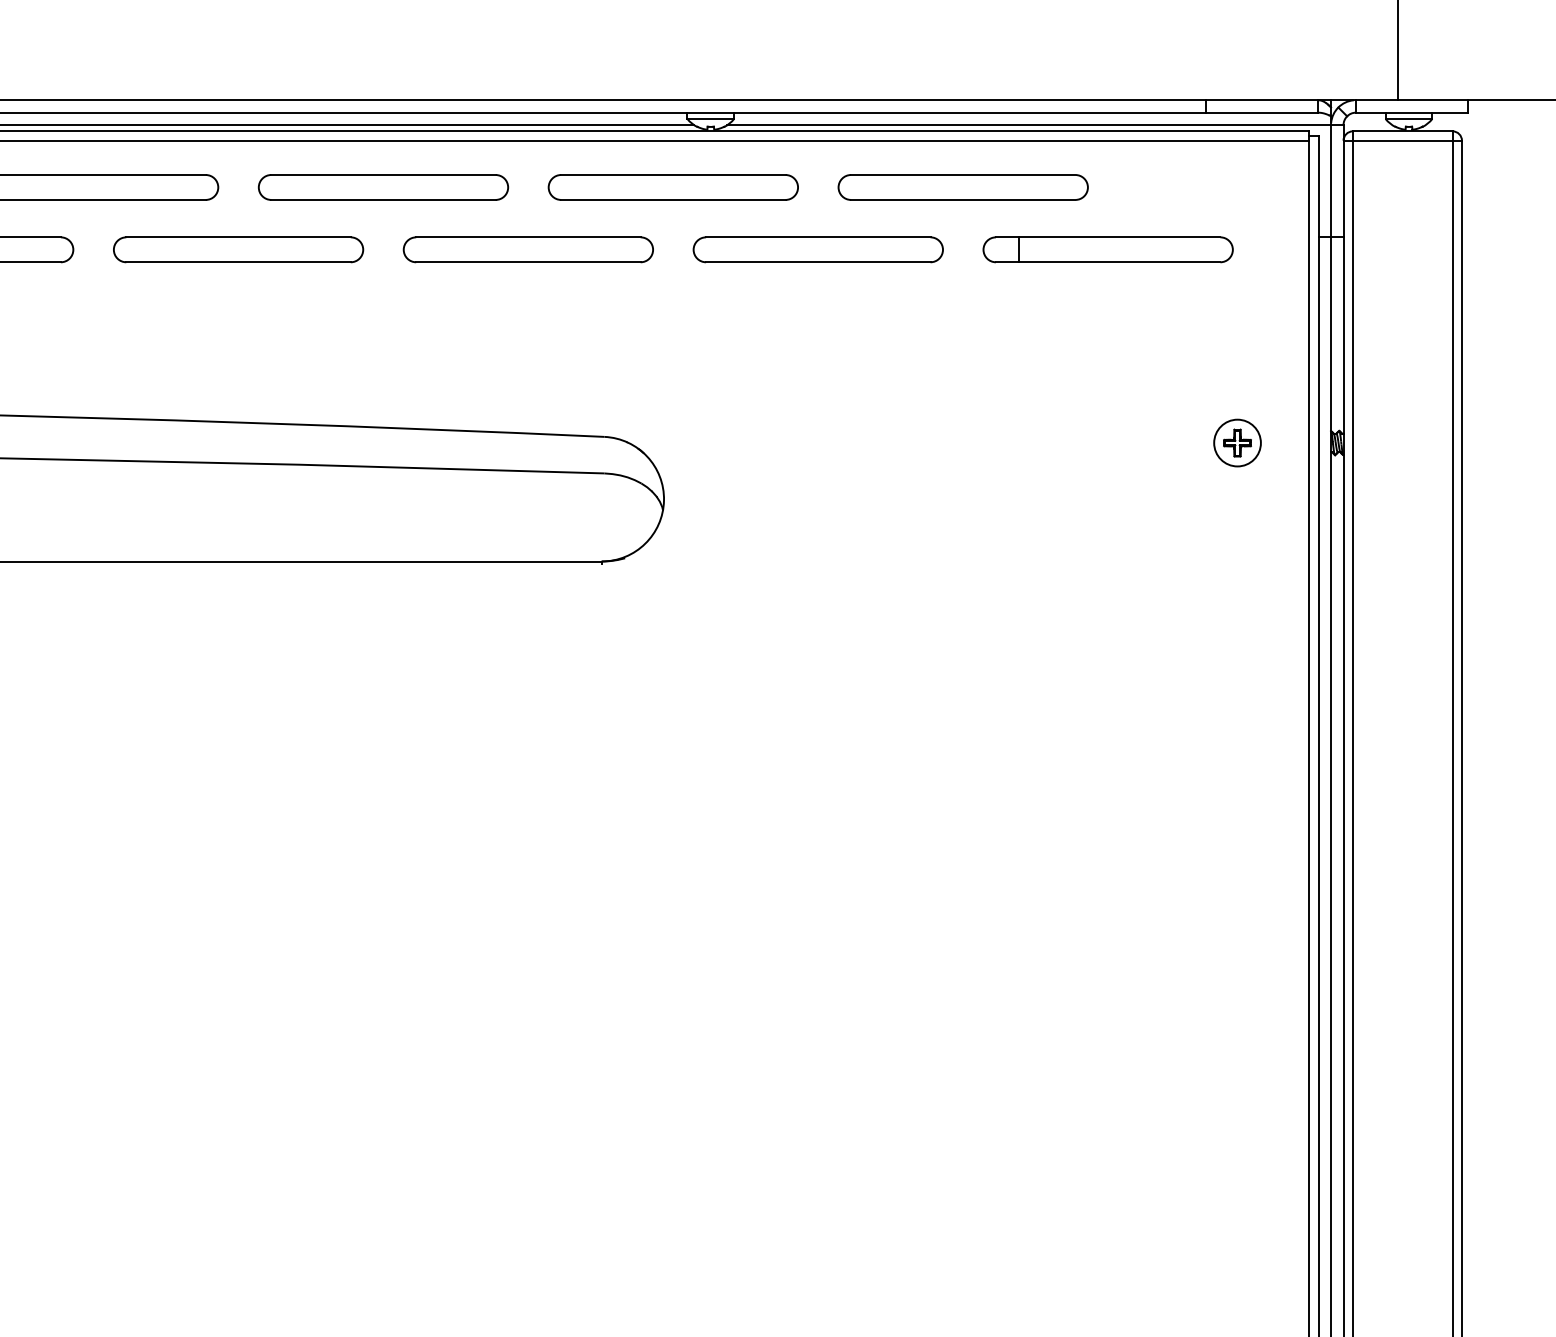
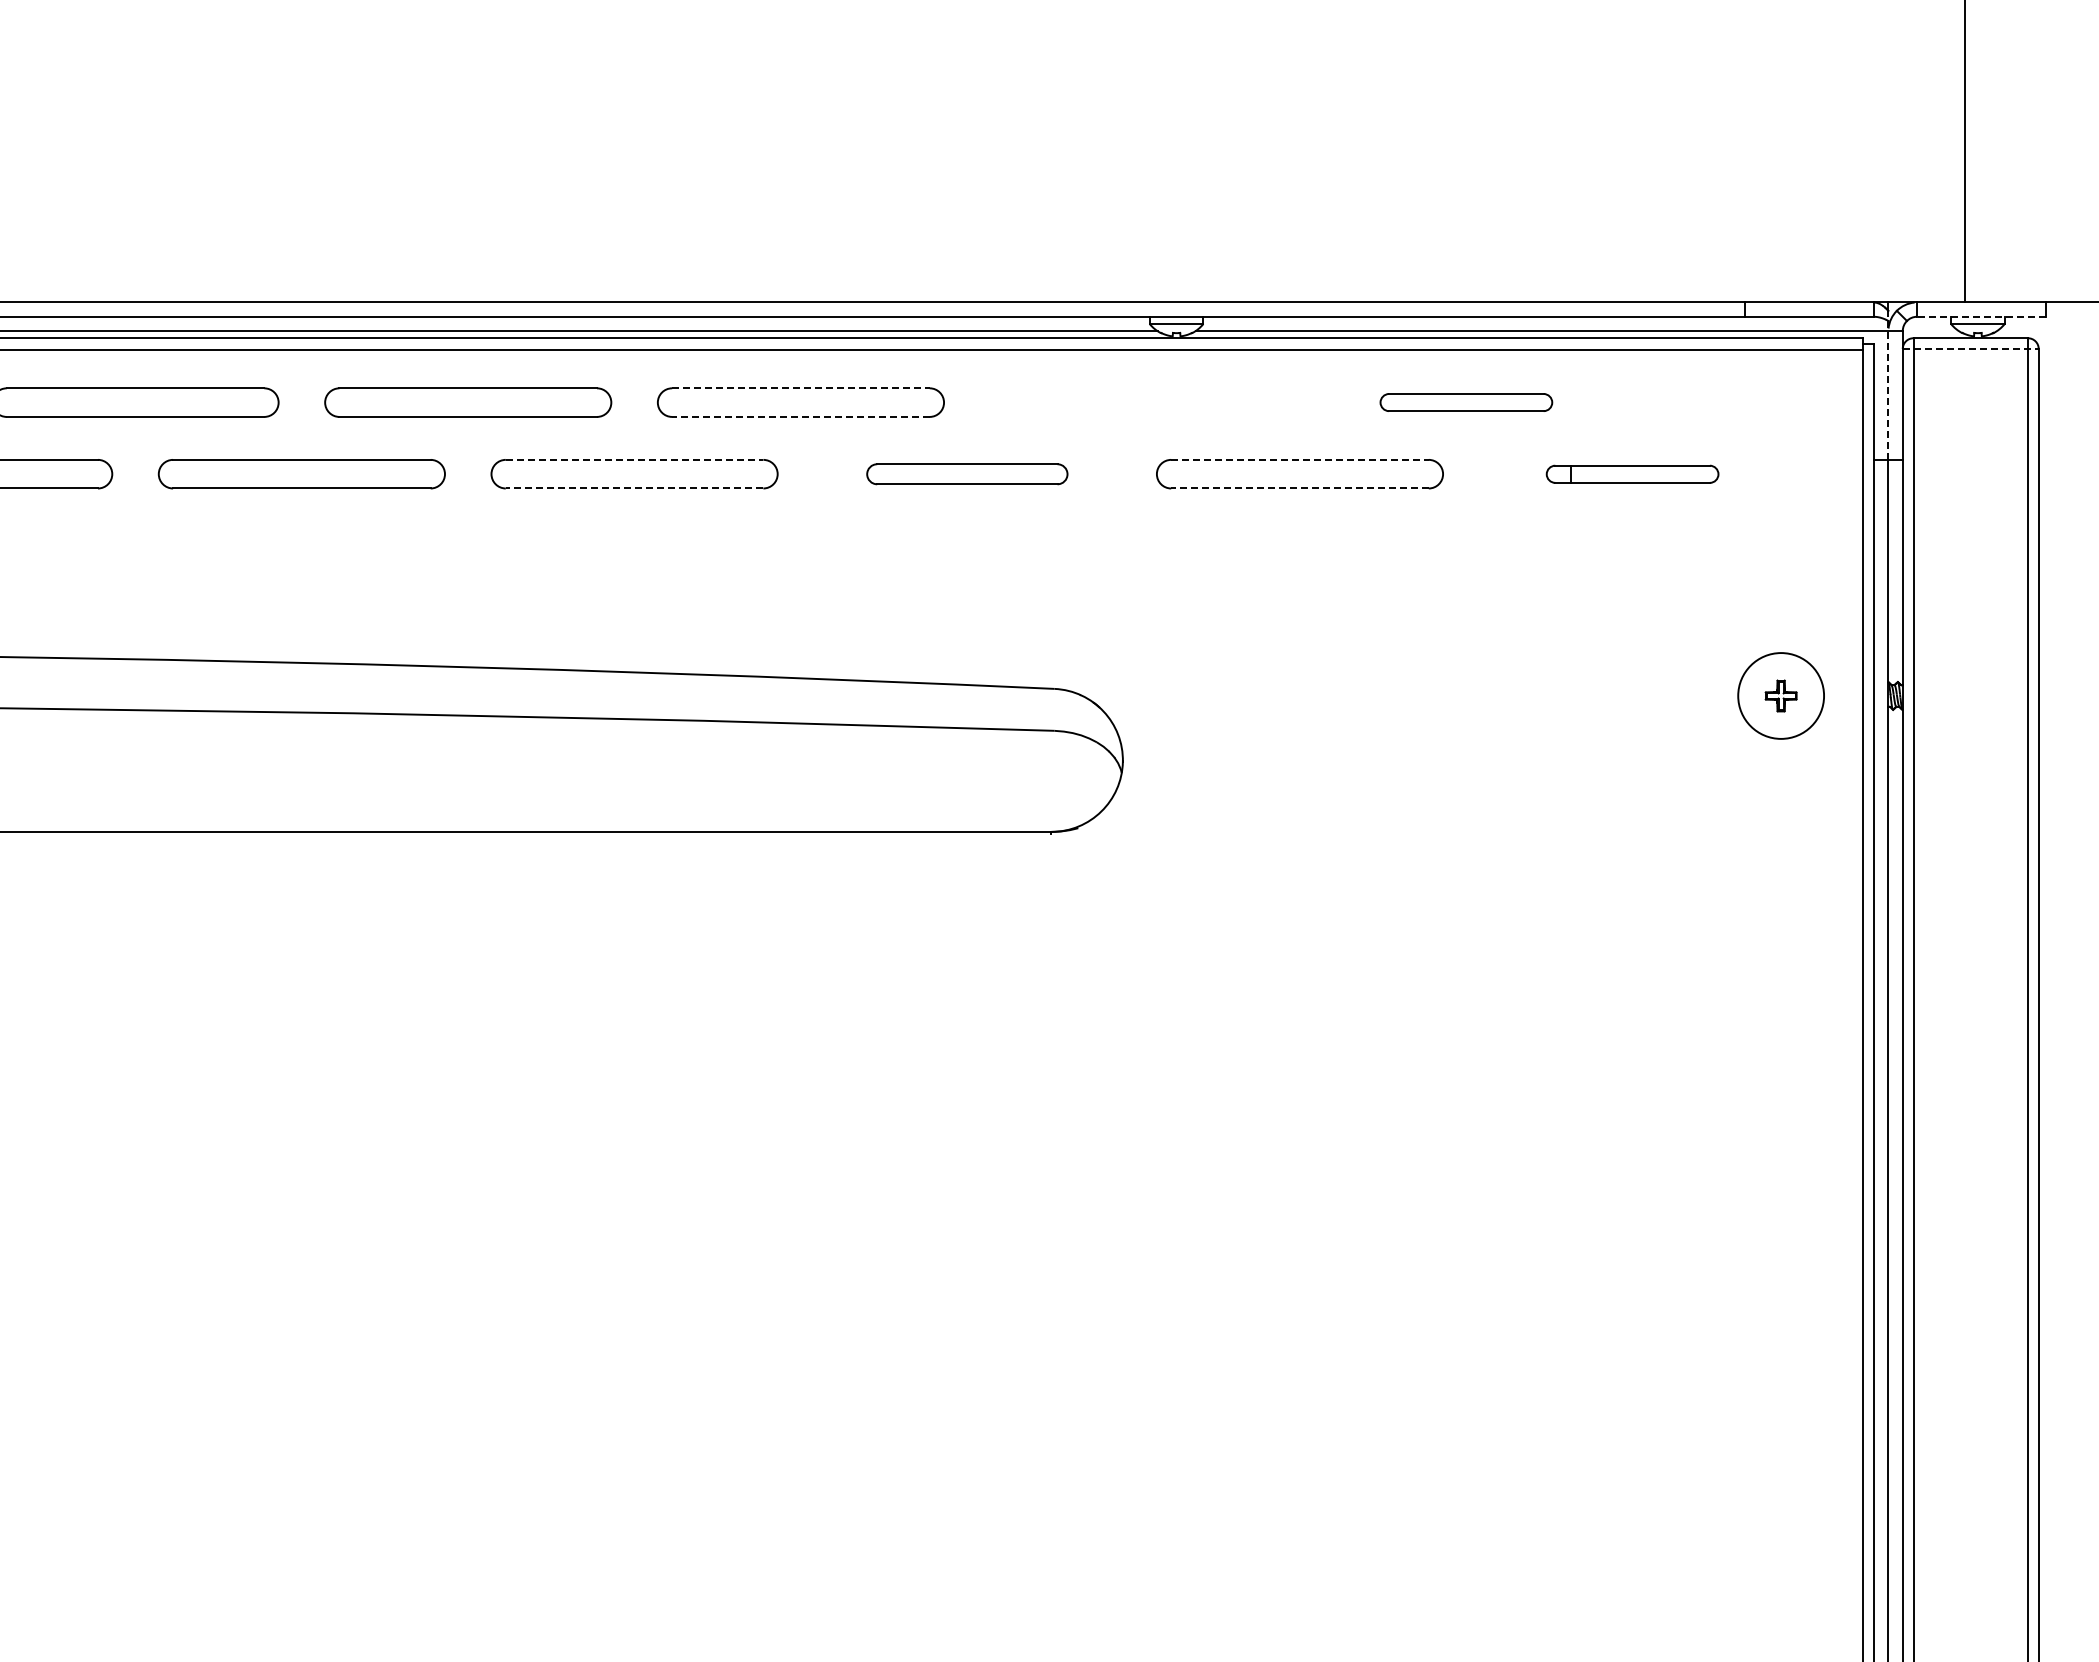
line: (1411, 112) -> (1980, 316), solid -> dashed
line: (1402, 140) -> (1970, 348), solid -> dashed
line: (1331, 172) -> (1888, 385), solid -> dashed
line: (383, 175) -> (800, 388), solid -> dashed
part: (673, 187) -> (1133, 402), removed
part: (963, 187) -> (1466, 402), size x0.6
line: (383, 199) -> (800, 416), solid -> dashed
line: (238, 237) -> (634, 459), solid -> dashed
line: (817, 237) -> (1299, 459), solid -> dashed
part: (528, 250) -> (967, 474), size x0.7
part: (1108, 250) -> (1632, 474), size x0.6
line: (238, 262) -> (634, 488), solid -> dashed
line: (817, 262) -> (1299, 488), solid -> dashed
circle: (1236, 442) -> (1780, 695), size x1.6

